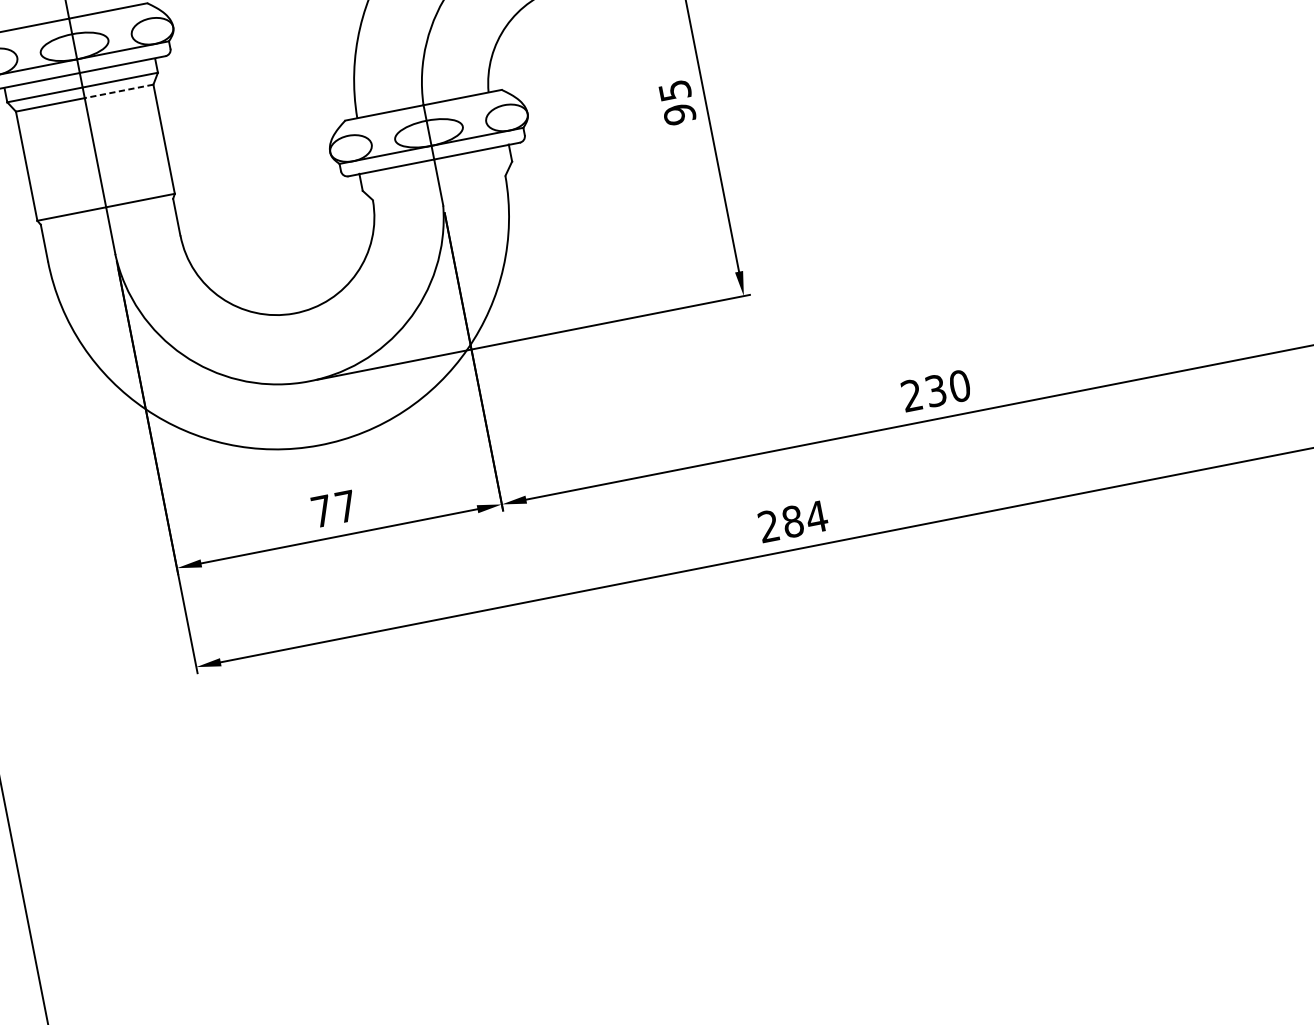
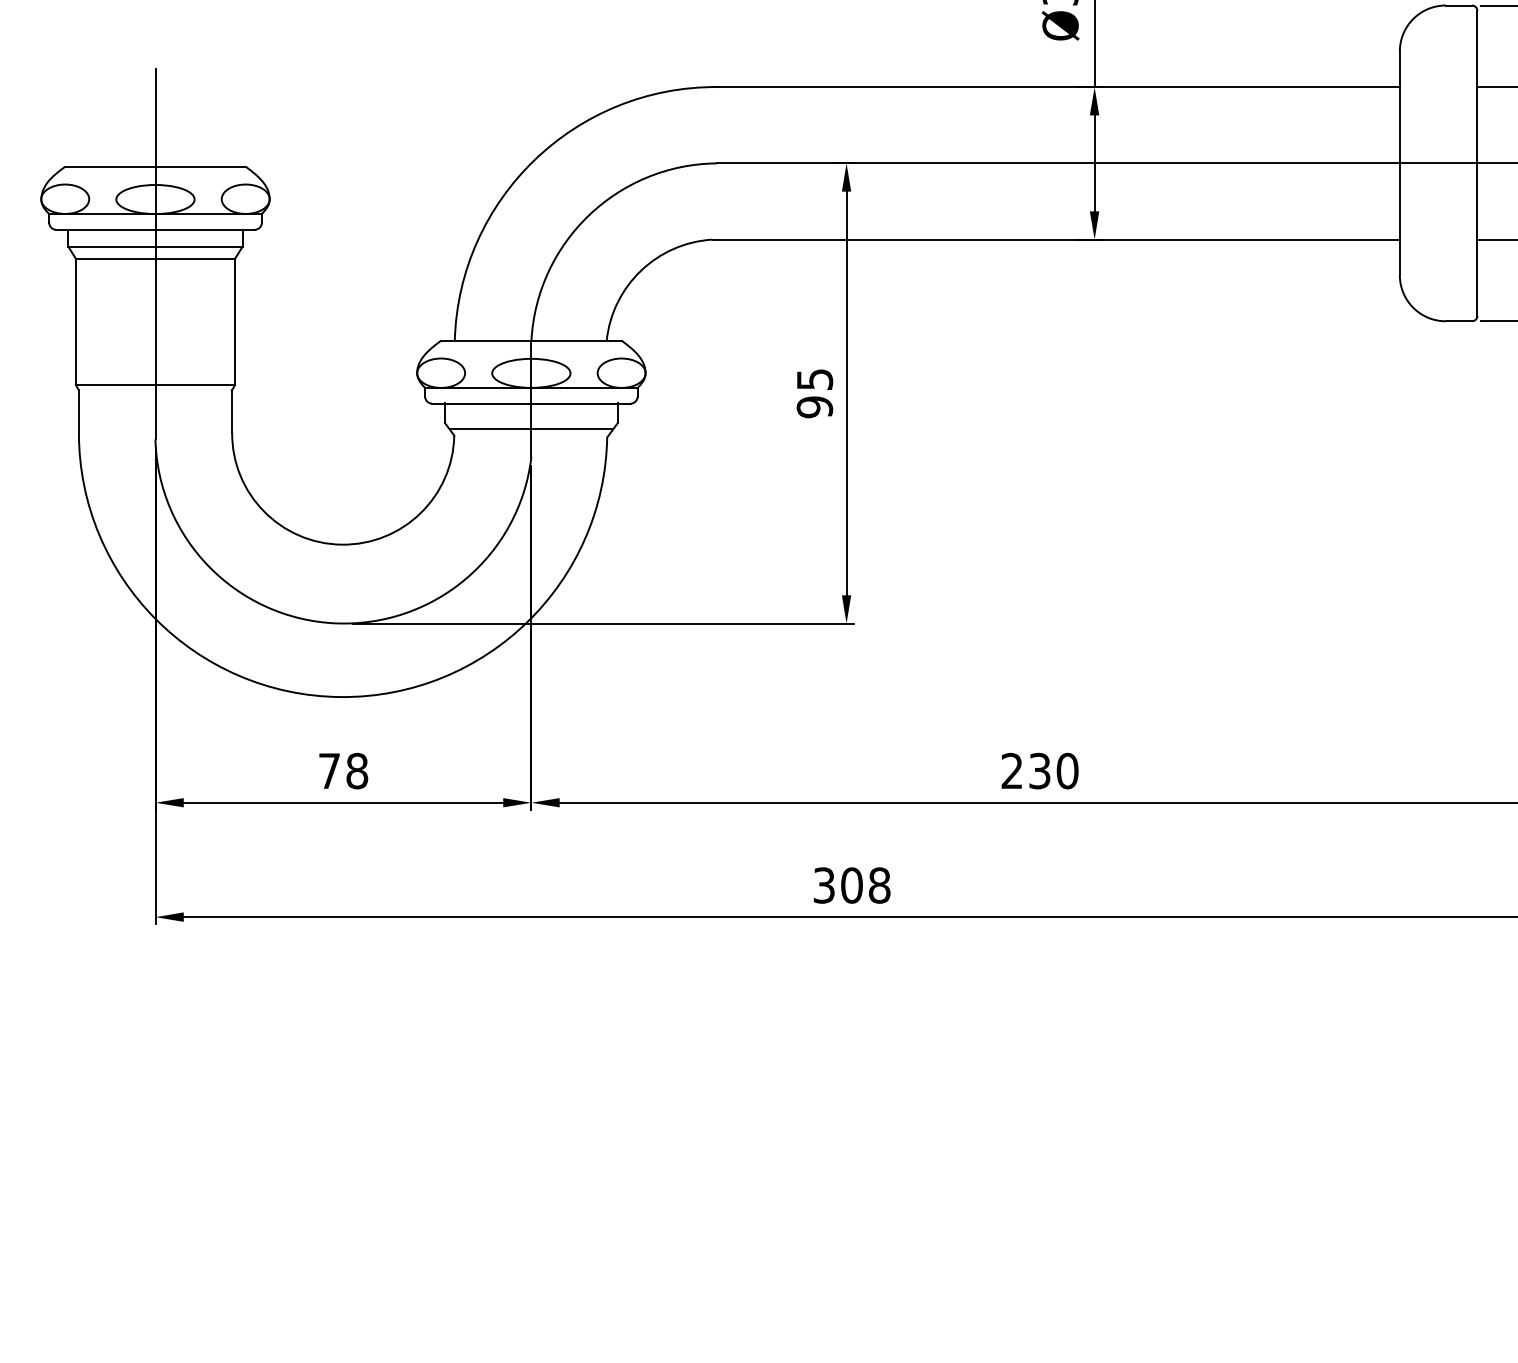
line: (119, 90) -> (195, 258), dashed -> solid
line: (438, 181) -> (531, 429), added
text: (346, 506) -> (357, 770), 77 -> 78
text: (793, 521) -> (852, 885), 284 -> 308

